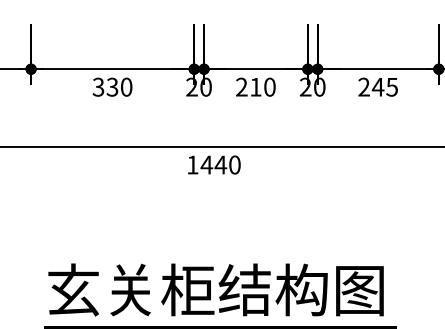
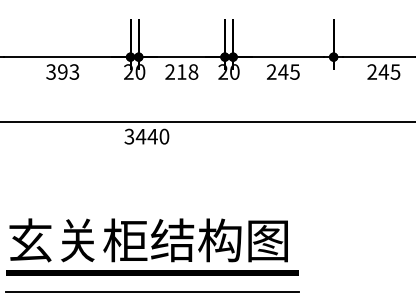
text: (119, 86) -> (68, 71), 330 -> 393
text: (269, 86) -> (193, 71), 210 -> 218
text: (192, 164) -> (129, 136), 1440 -> 3440

